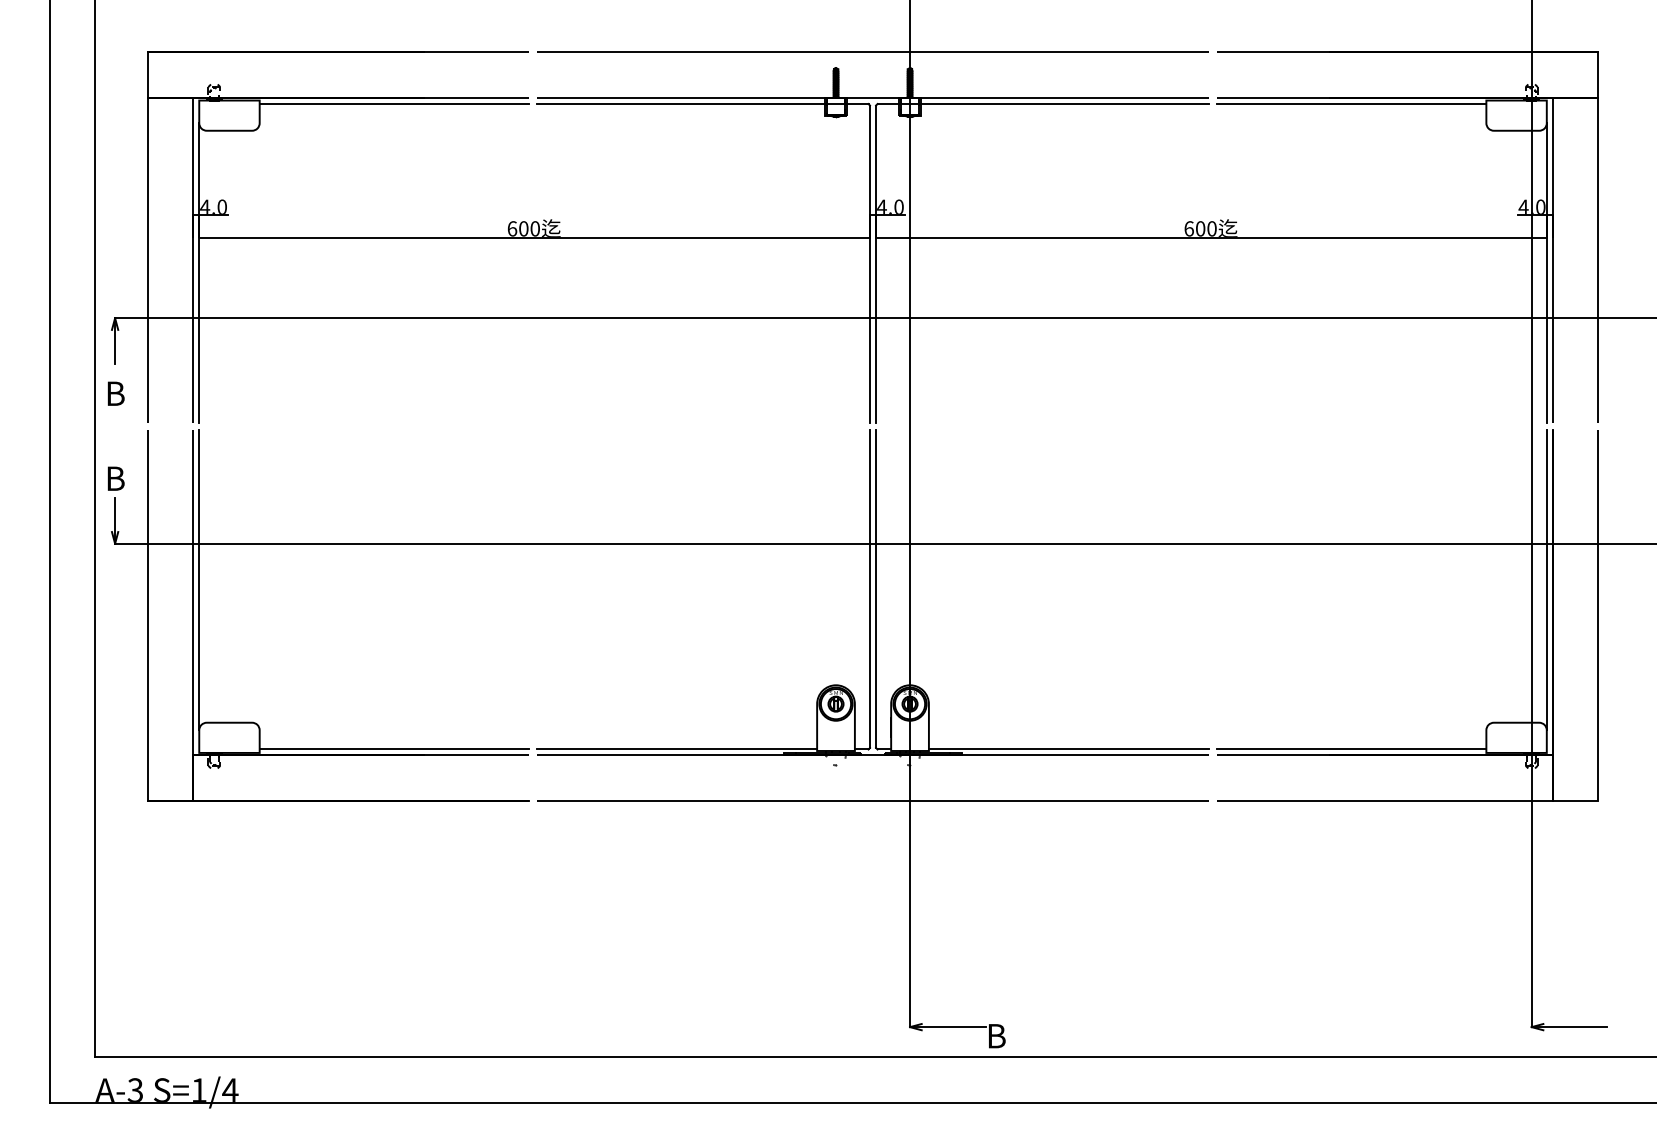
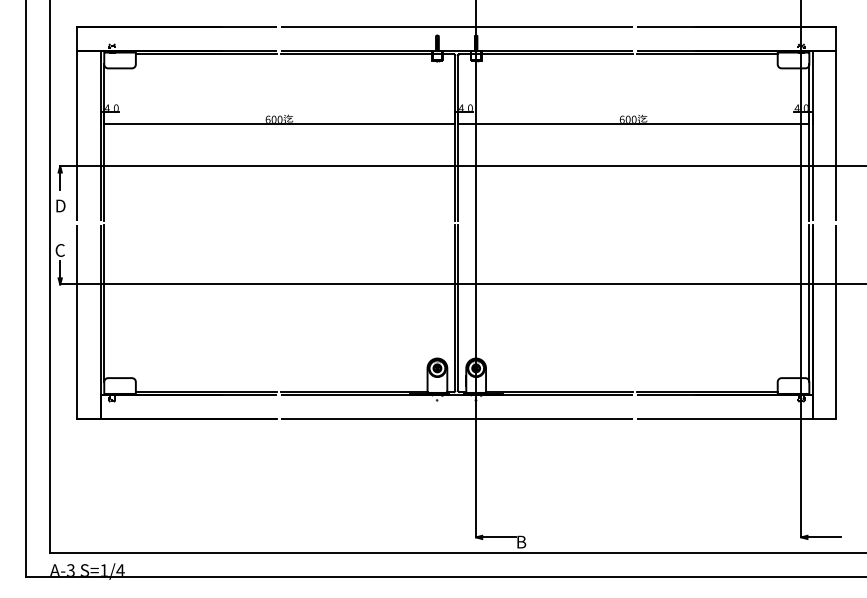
text: (117, 392) -> (61, 205), B -> D
text: (115, 478) -> (60, 250), B -> C

